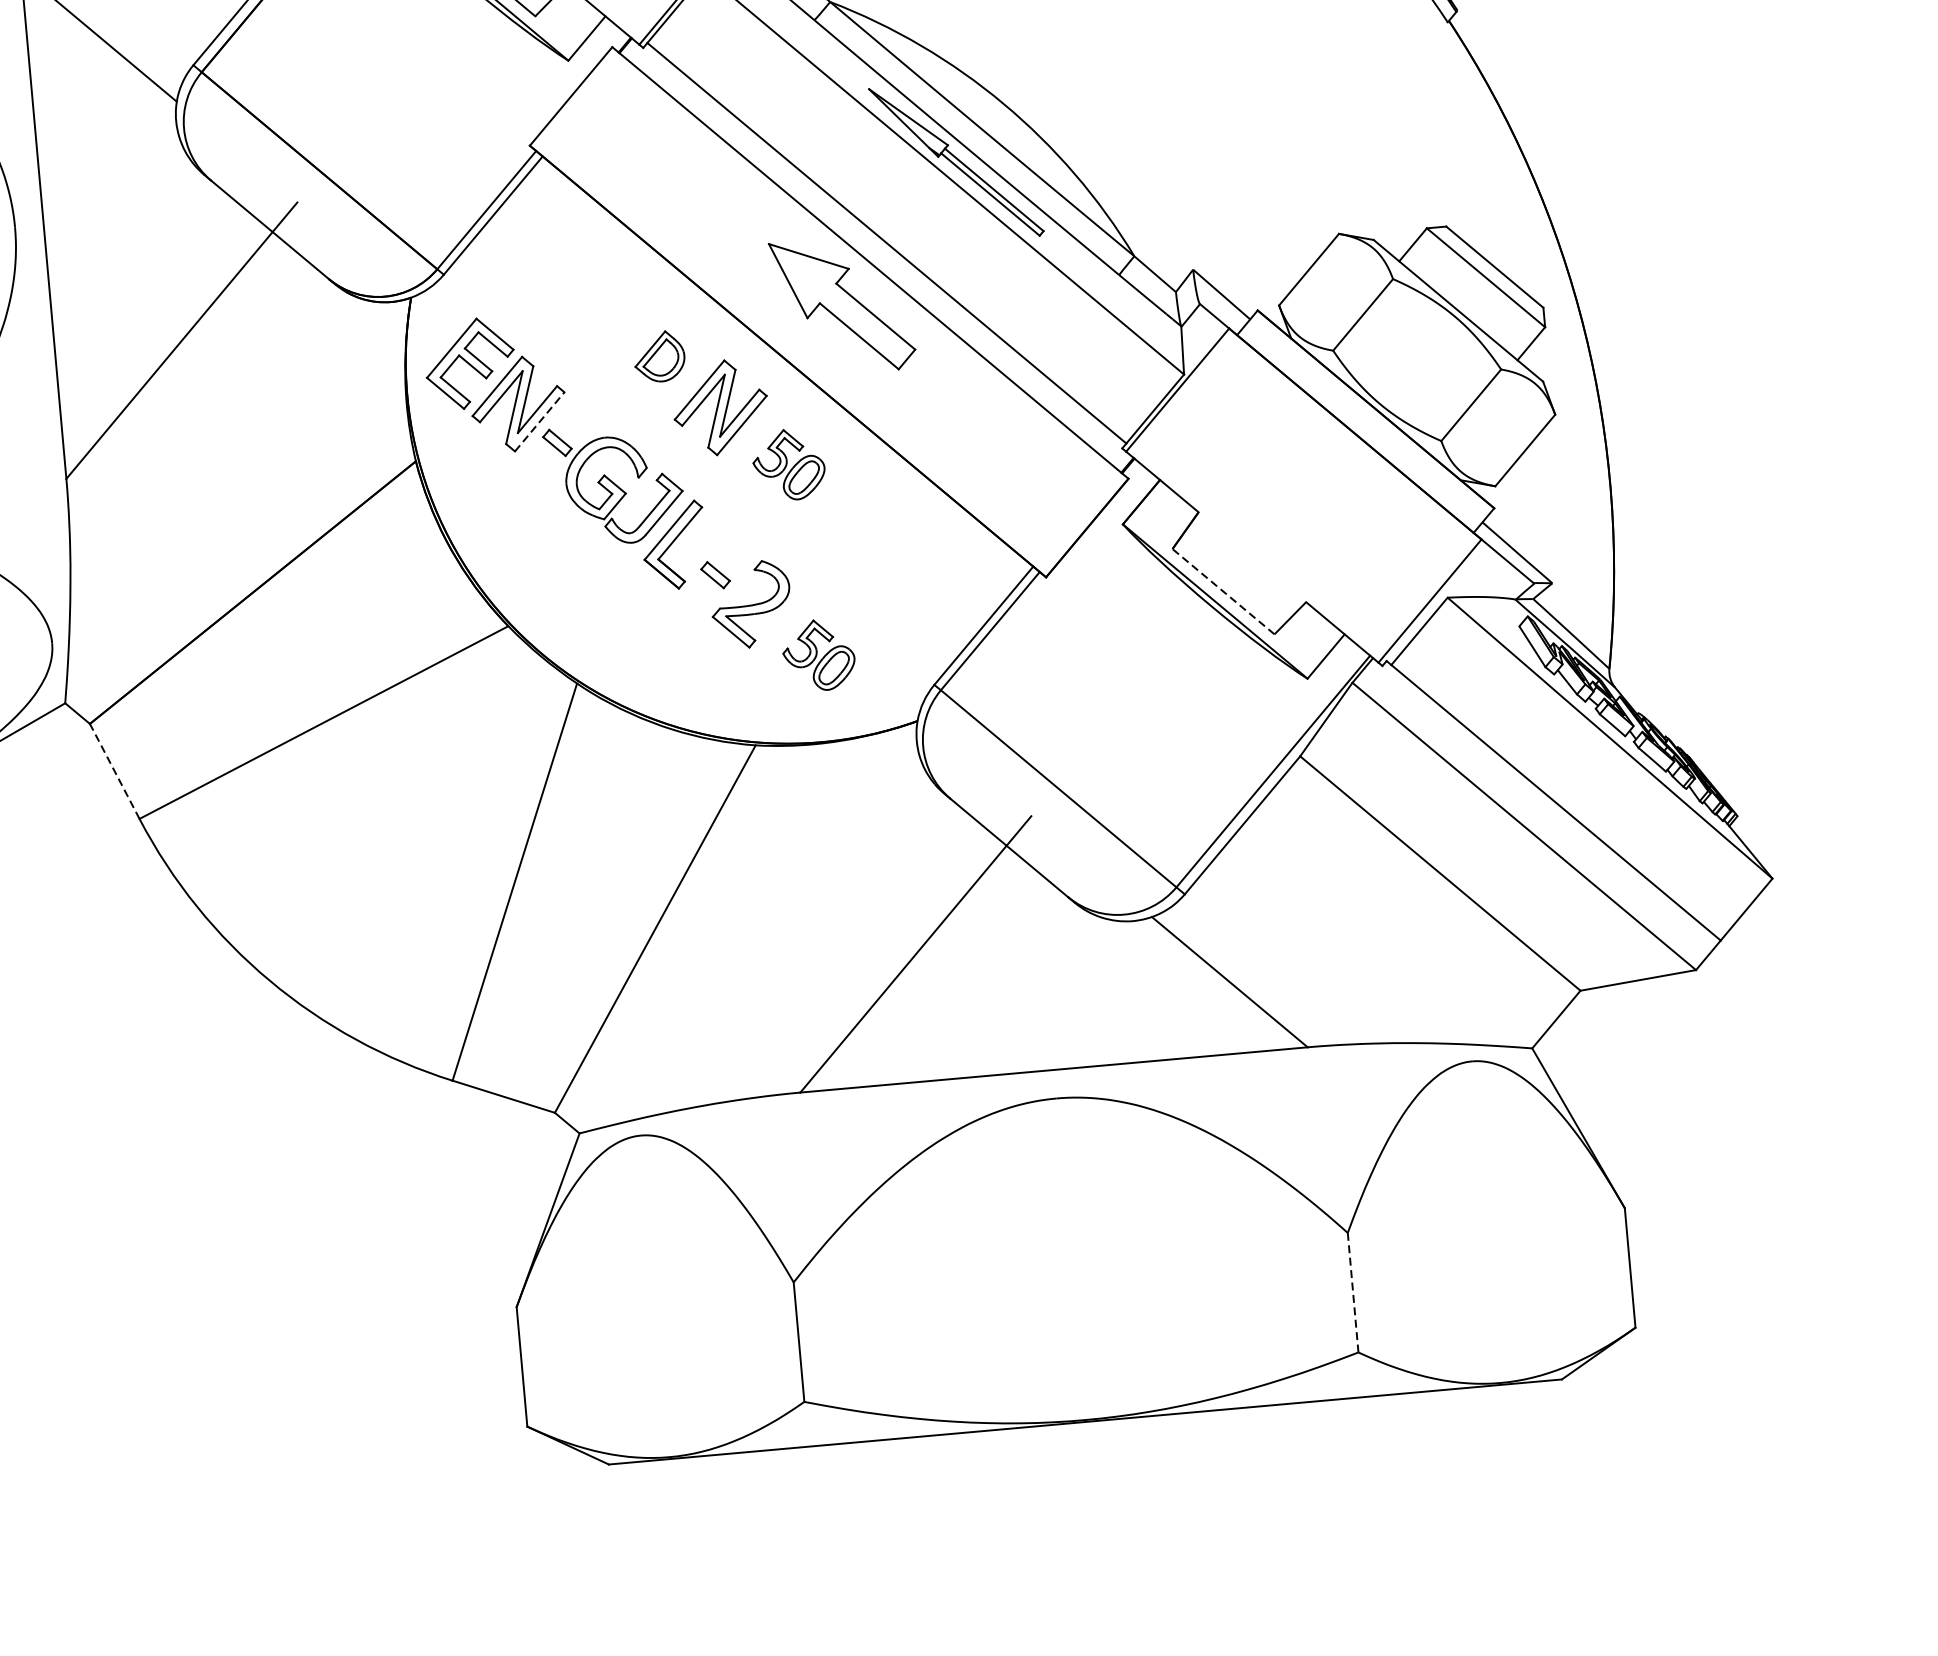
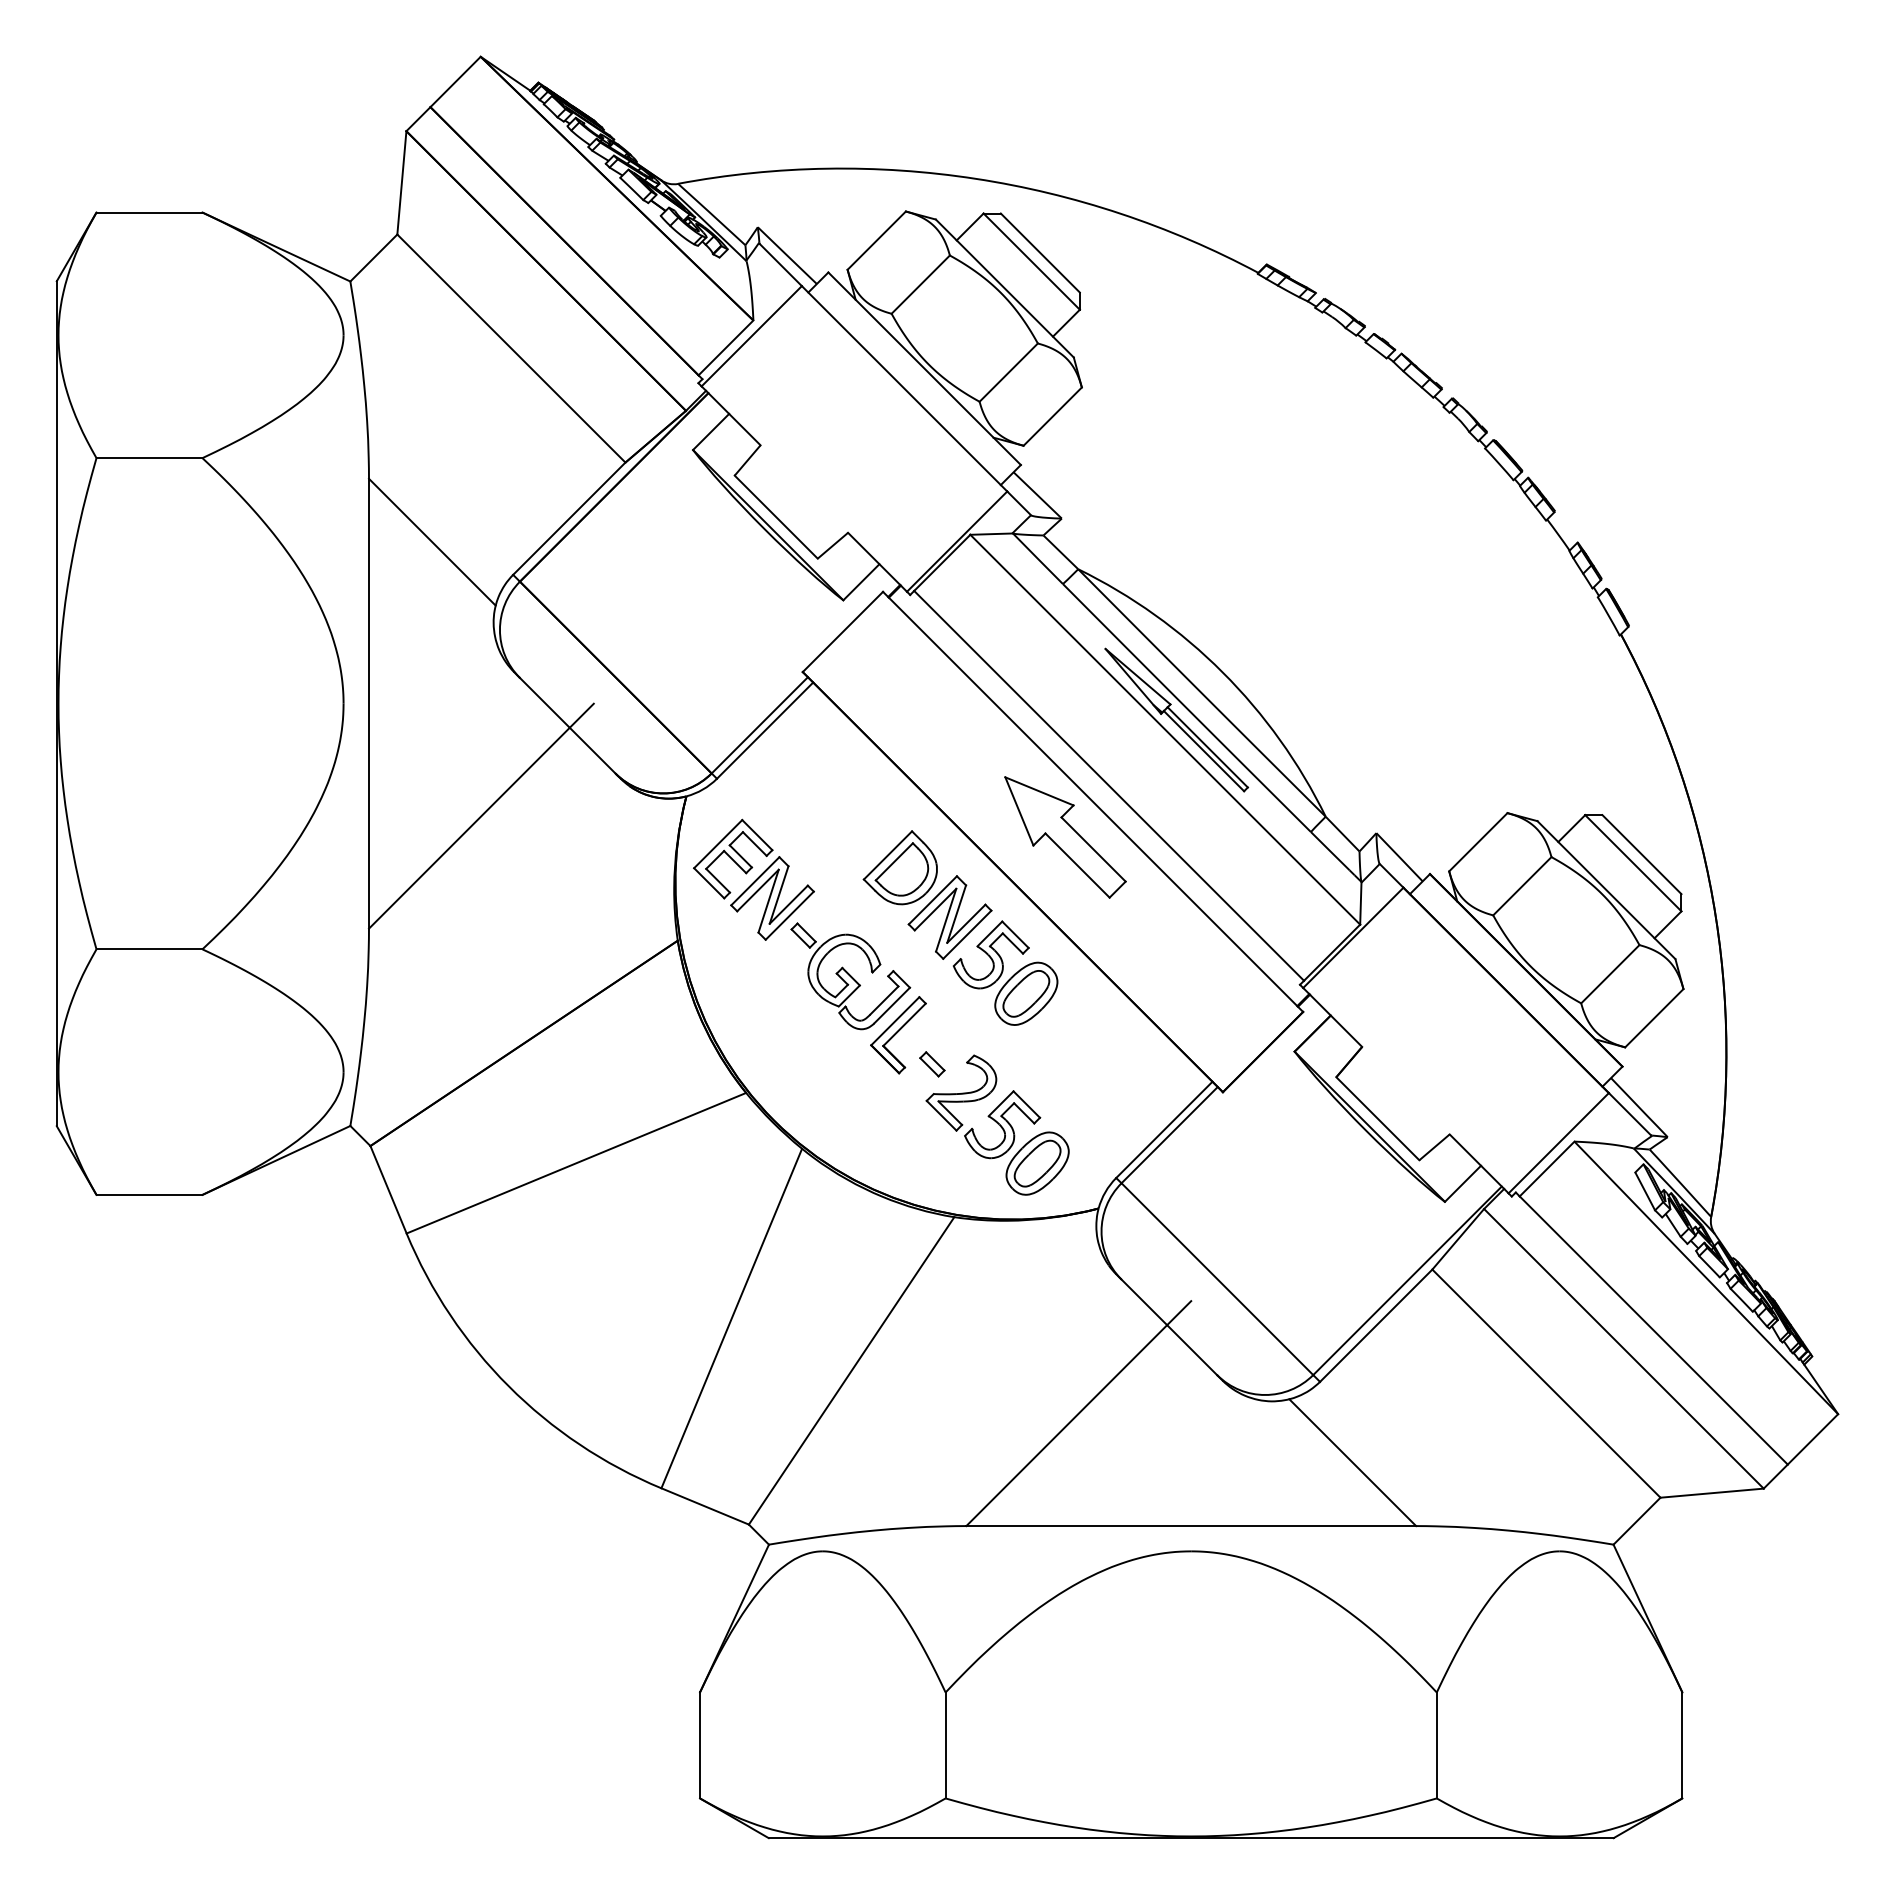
part: (658, 356) -> (899, 867), size x1.67
line: (540, 421) -> (790, 915), dashed -> solid
part: (788, 464) -> (1005, 972), size x1.67
line: (1223, 591) -> (1377, 1118), dashed -> solid
part: (818, 654) -> (1016, 1142), size x1.67
line: (114, 771) -> (388, 1189), dashed -> solid
line: (1352, 1292) -> (1436, 1745), dashed -> solid

